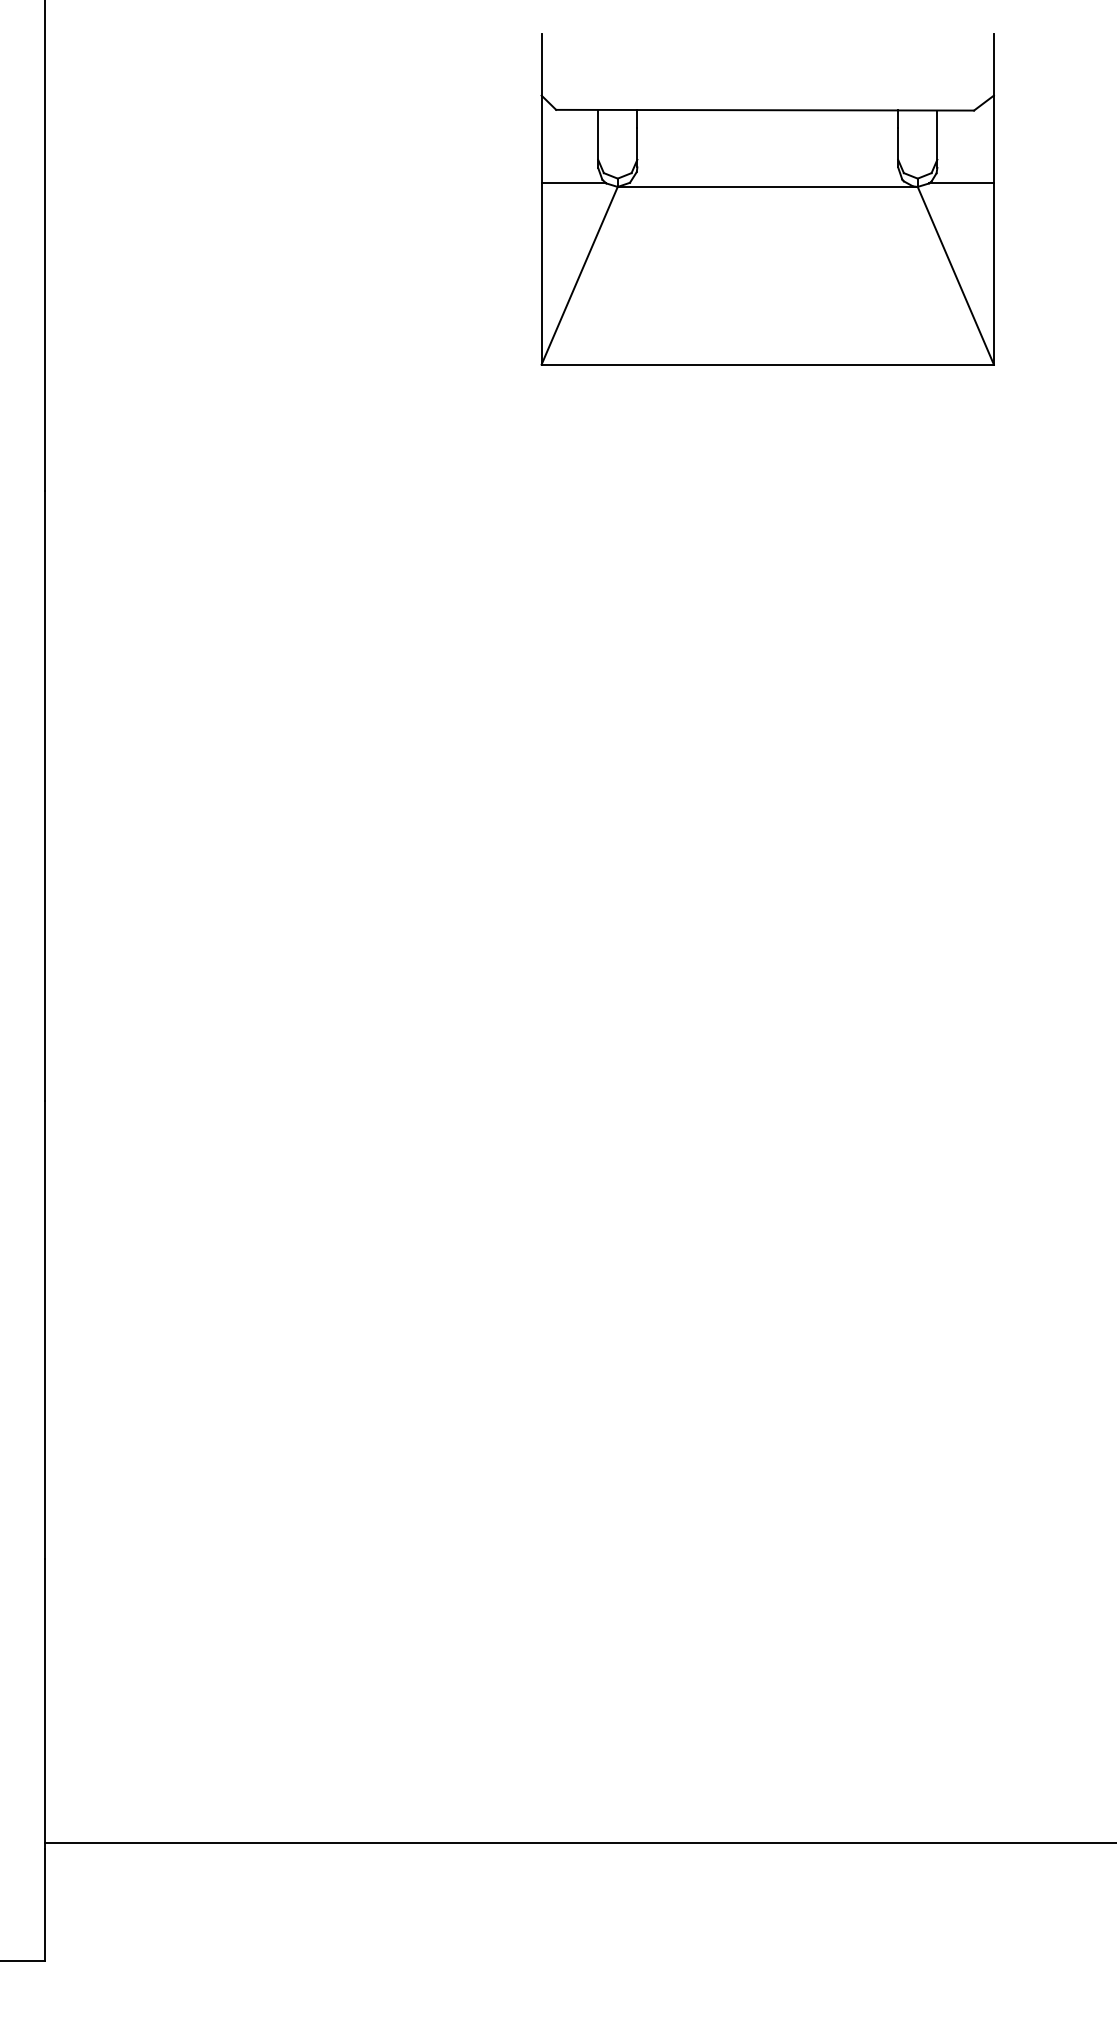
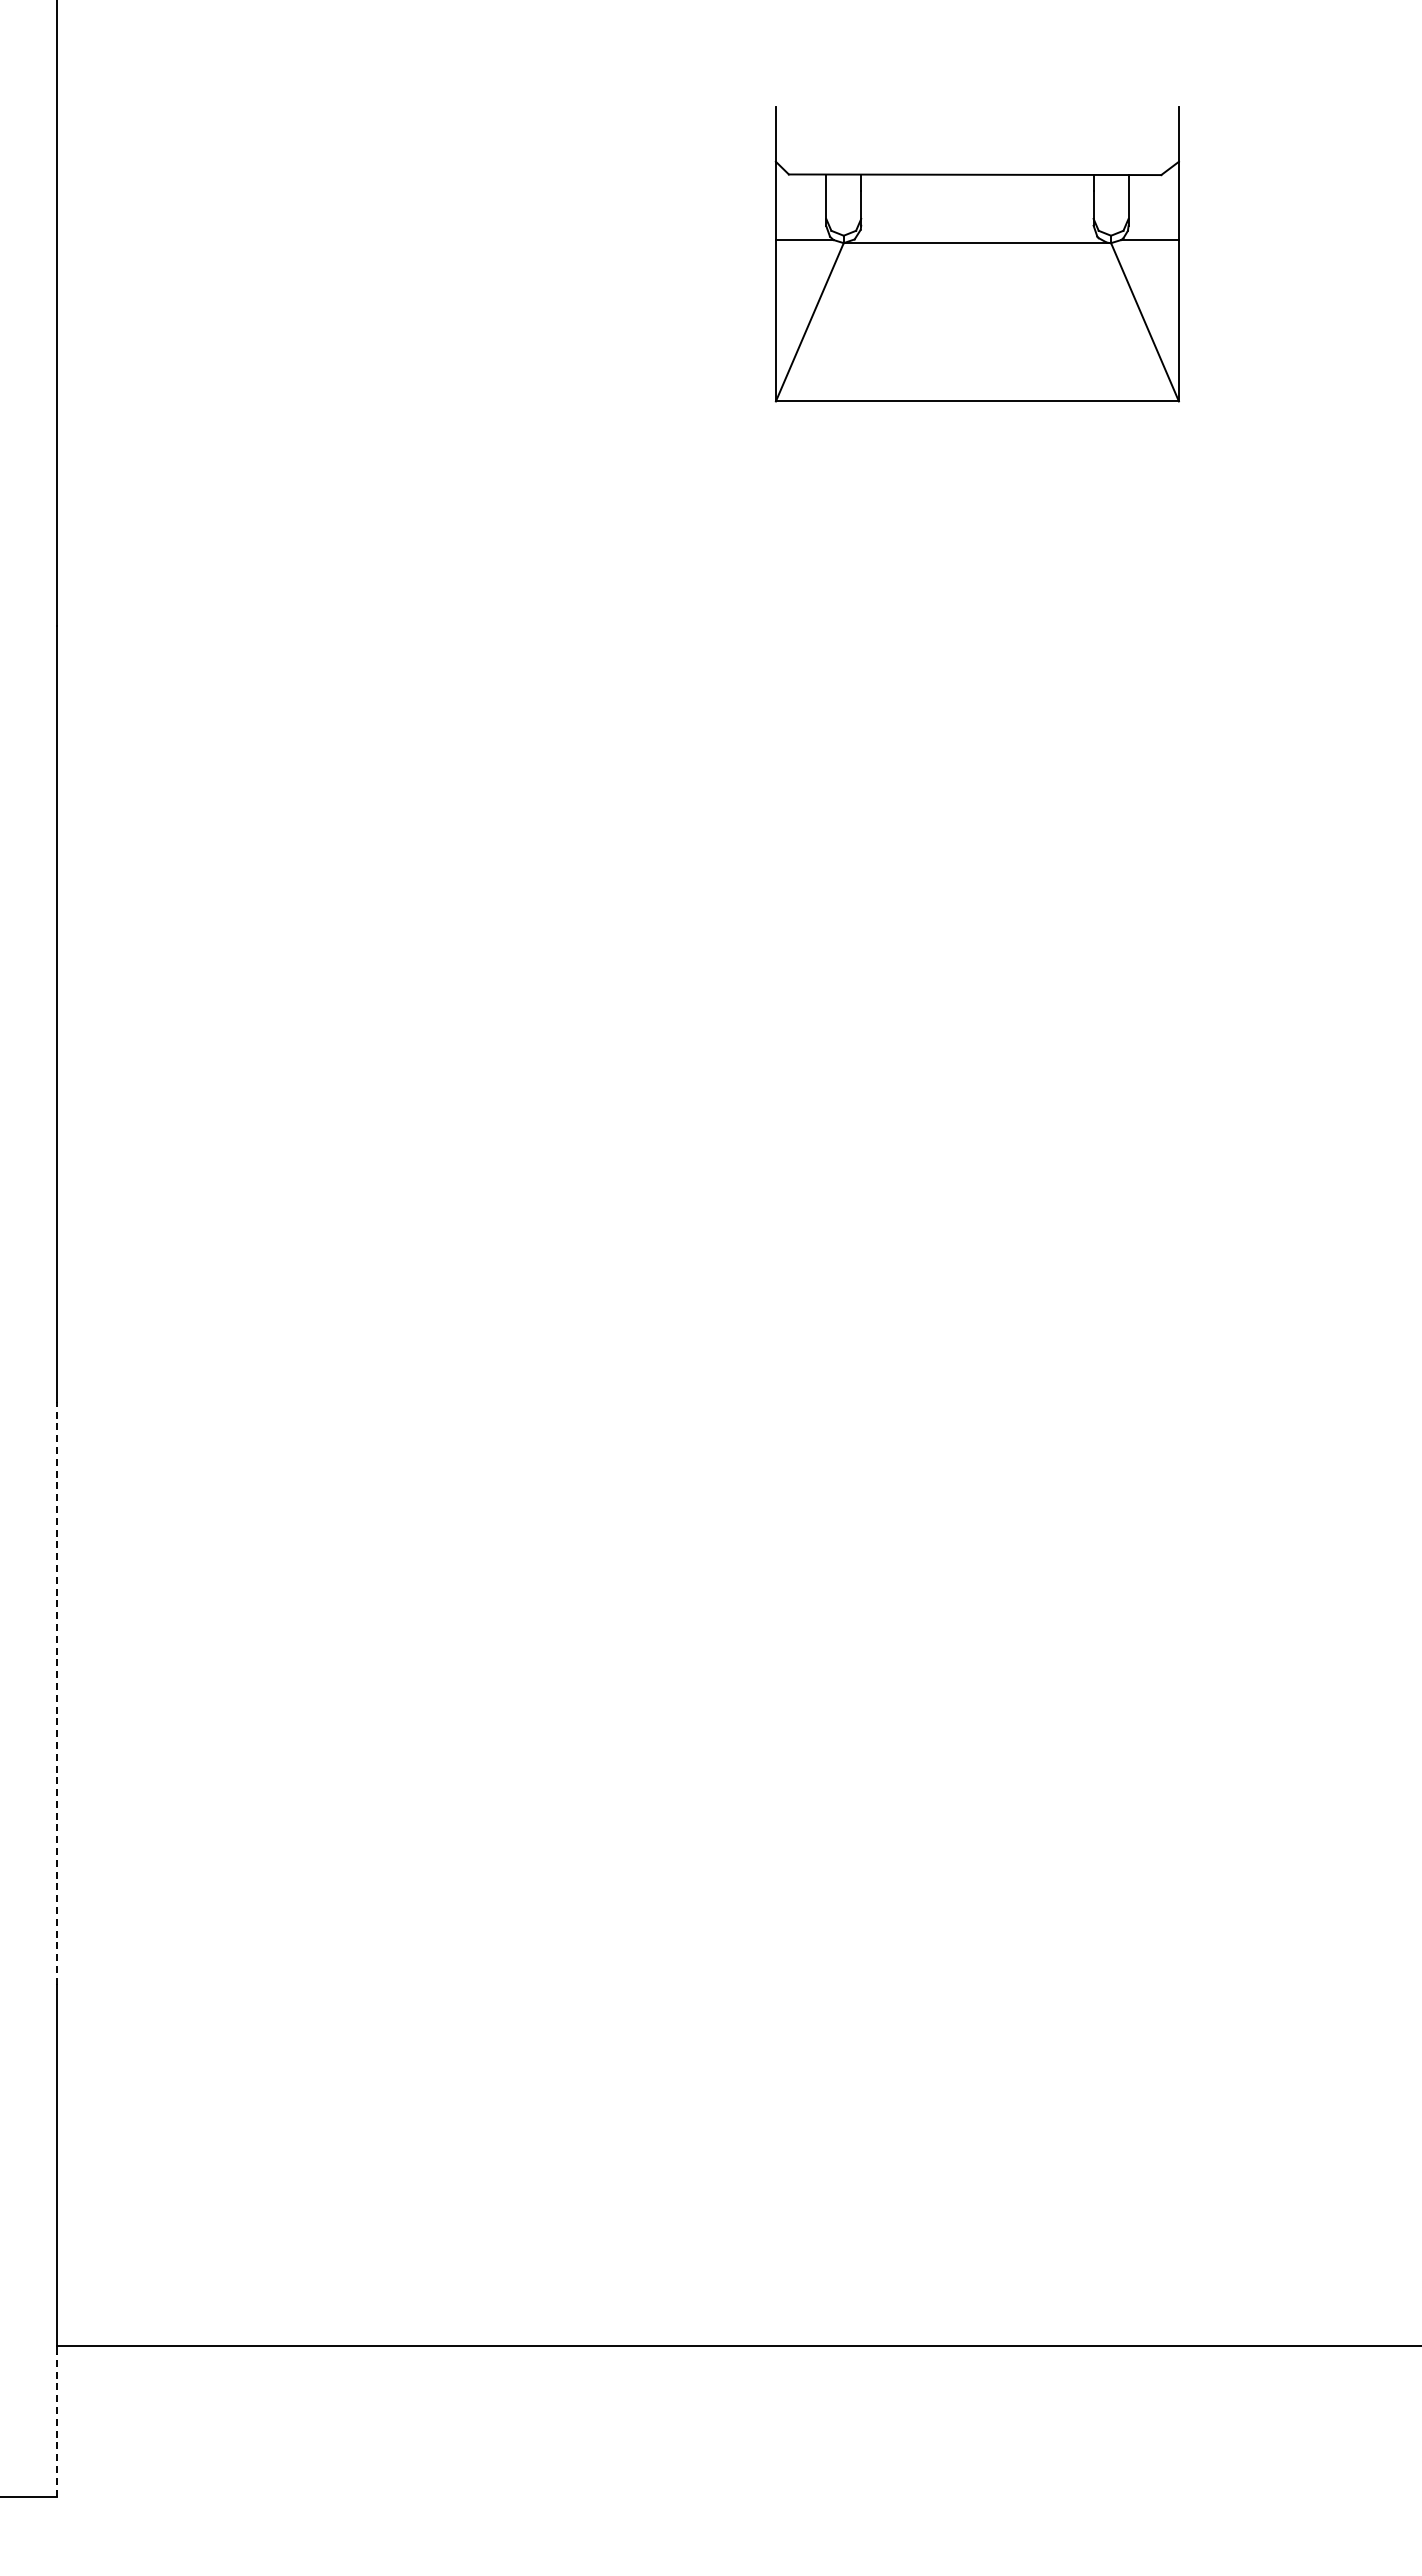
part: (767, 199) -> (977, 254), size x0.7
line: (45, 1330) -> (57, 1693), solid -> dashed
line: (45, 1905) -> (57, 2425), solid -> dashed

